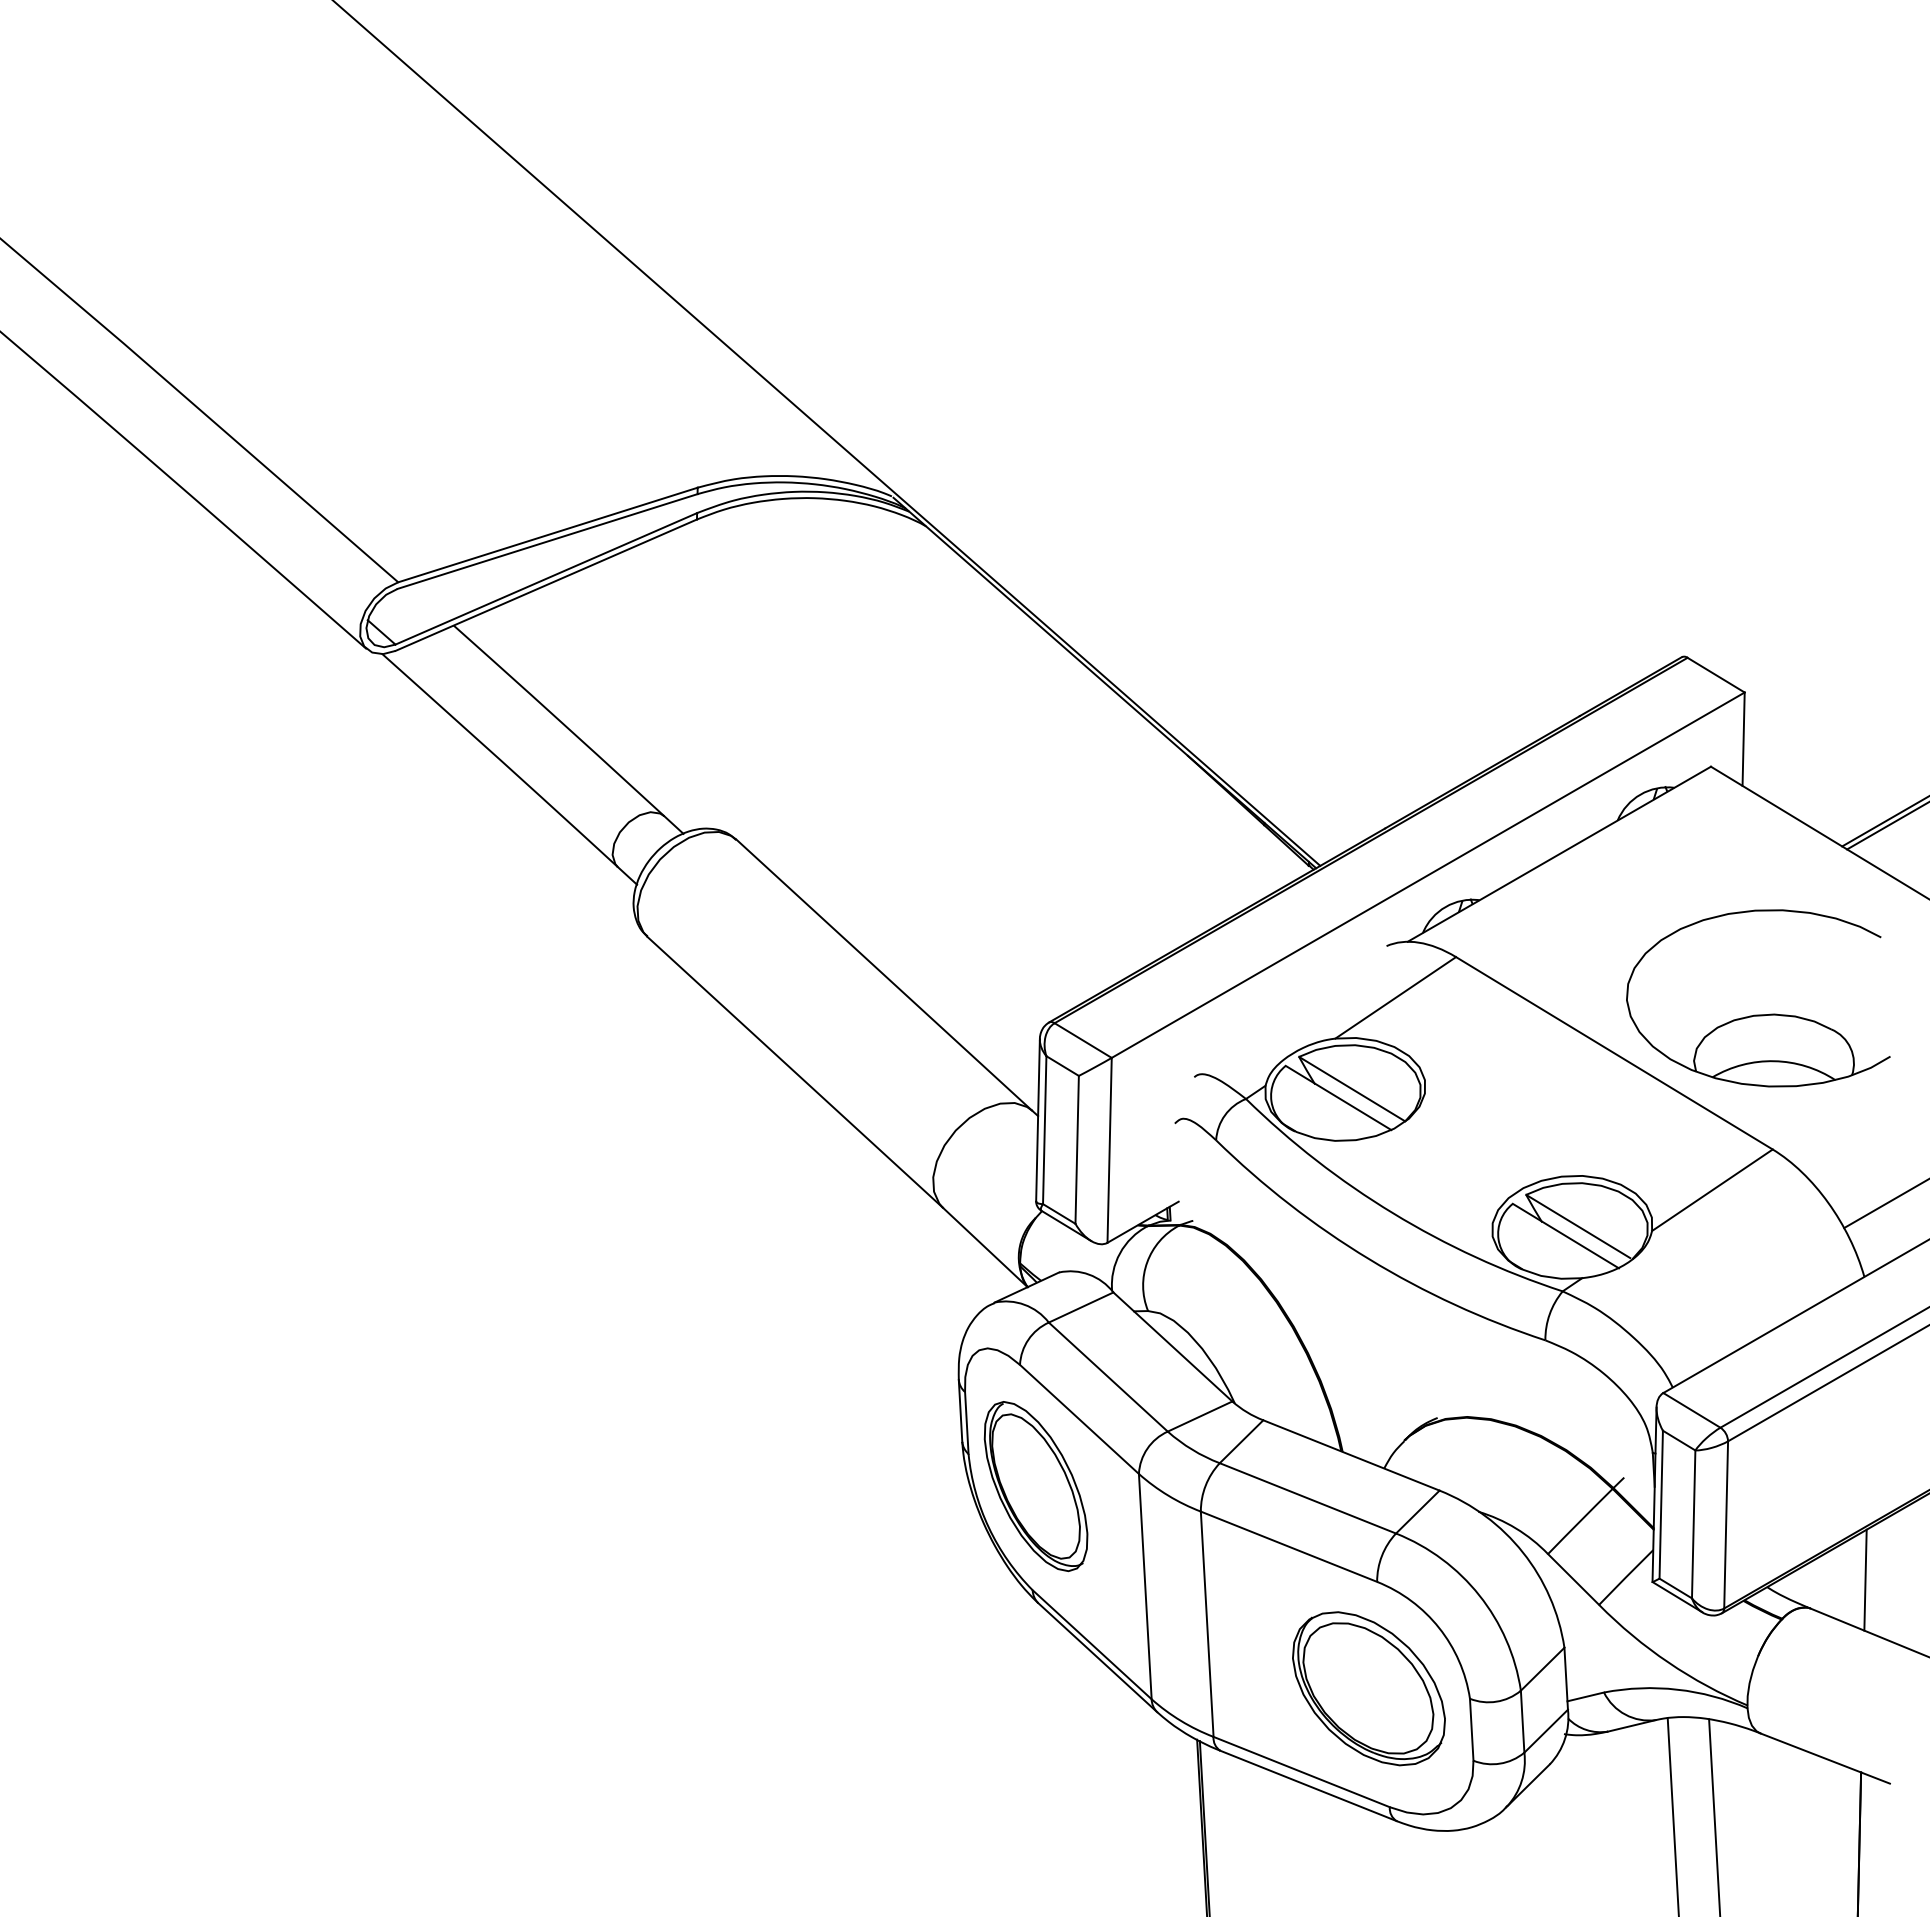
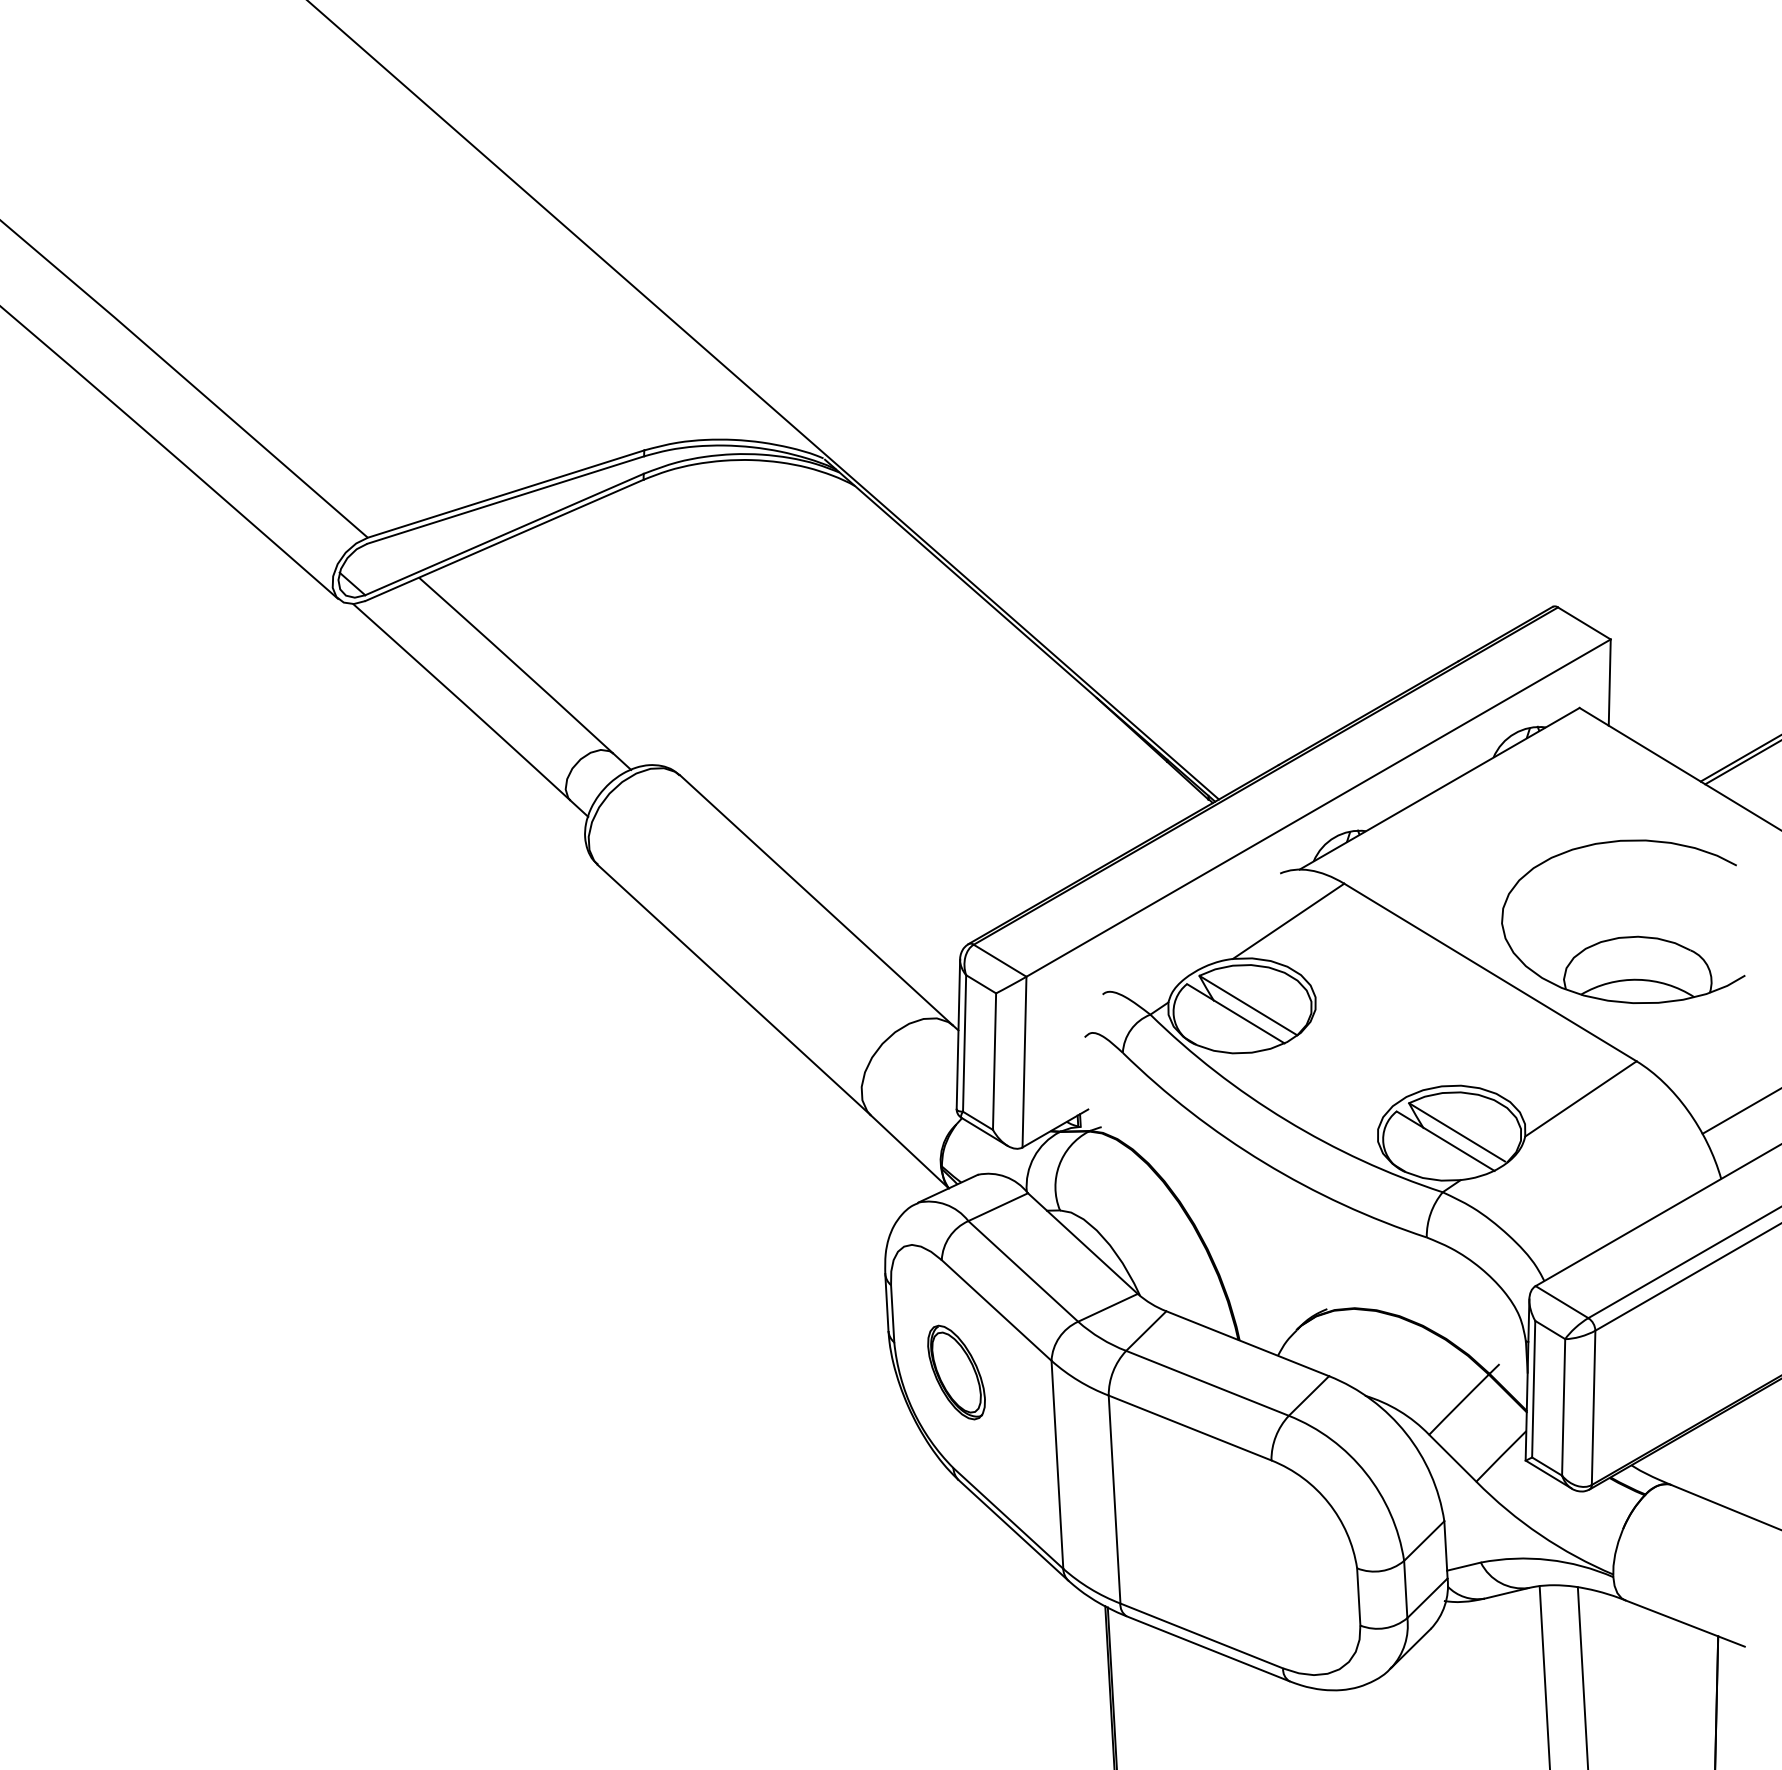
part: (1035, 1486) -> (956, 1372), size x0.6
line: (1865, 1579) -> (1722, 1458), removed
part: (1368, 1688) -> (1263, 1558), removed

